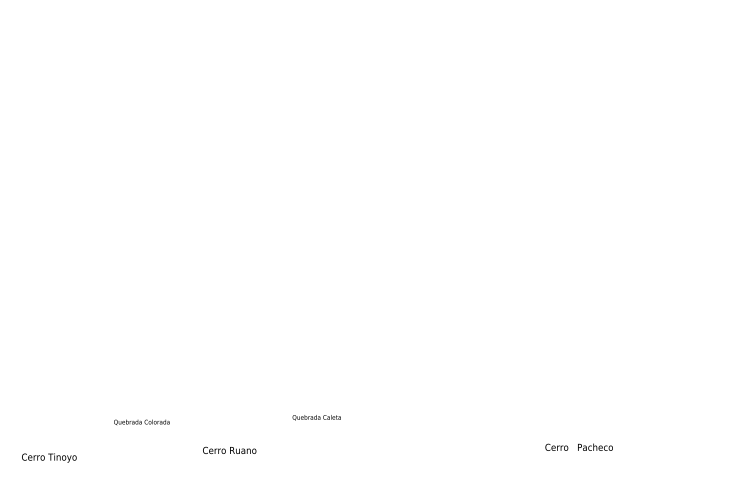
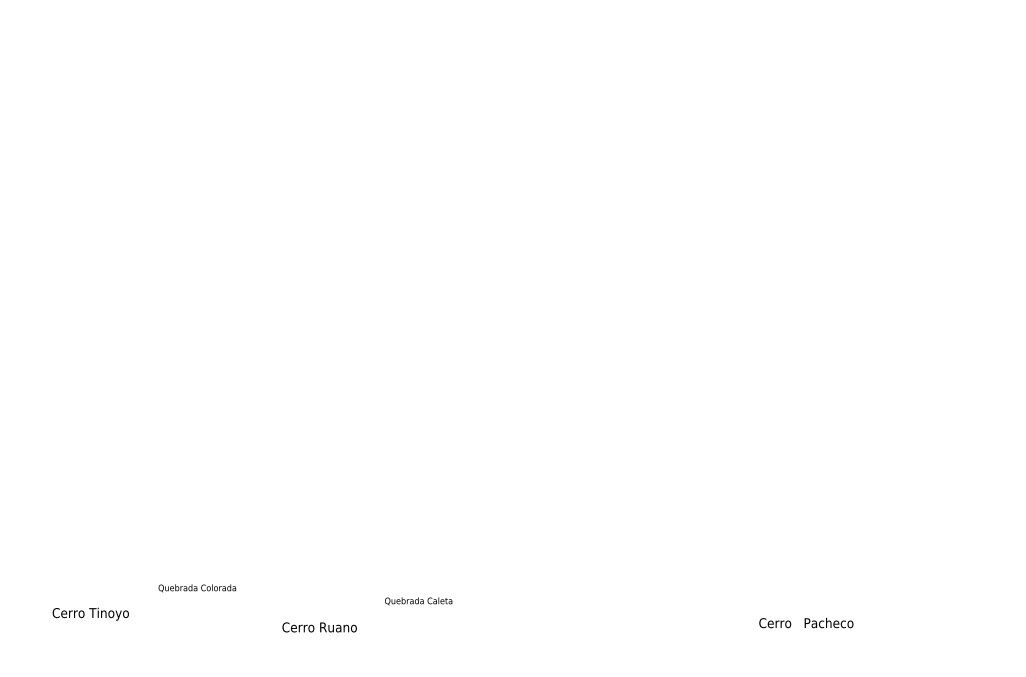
text: (316, 417) -> (418, 601), moved
text: (49, 457) -> (91, 613), moved

